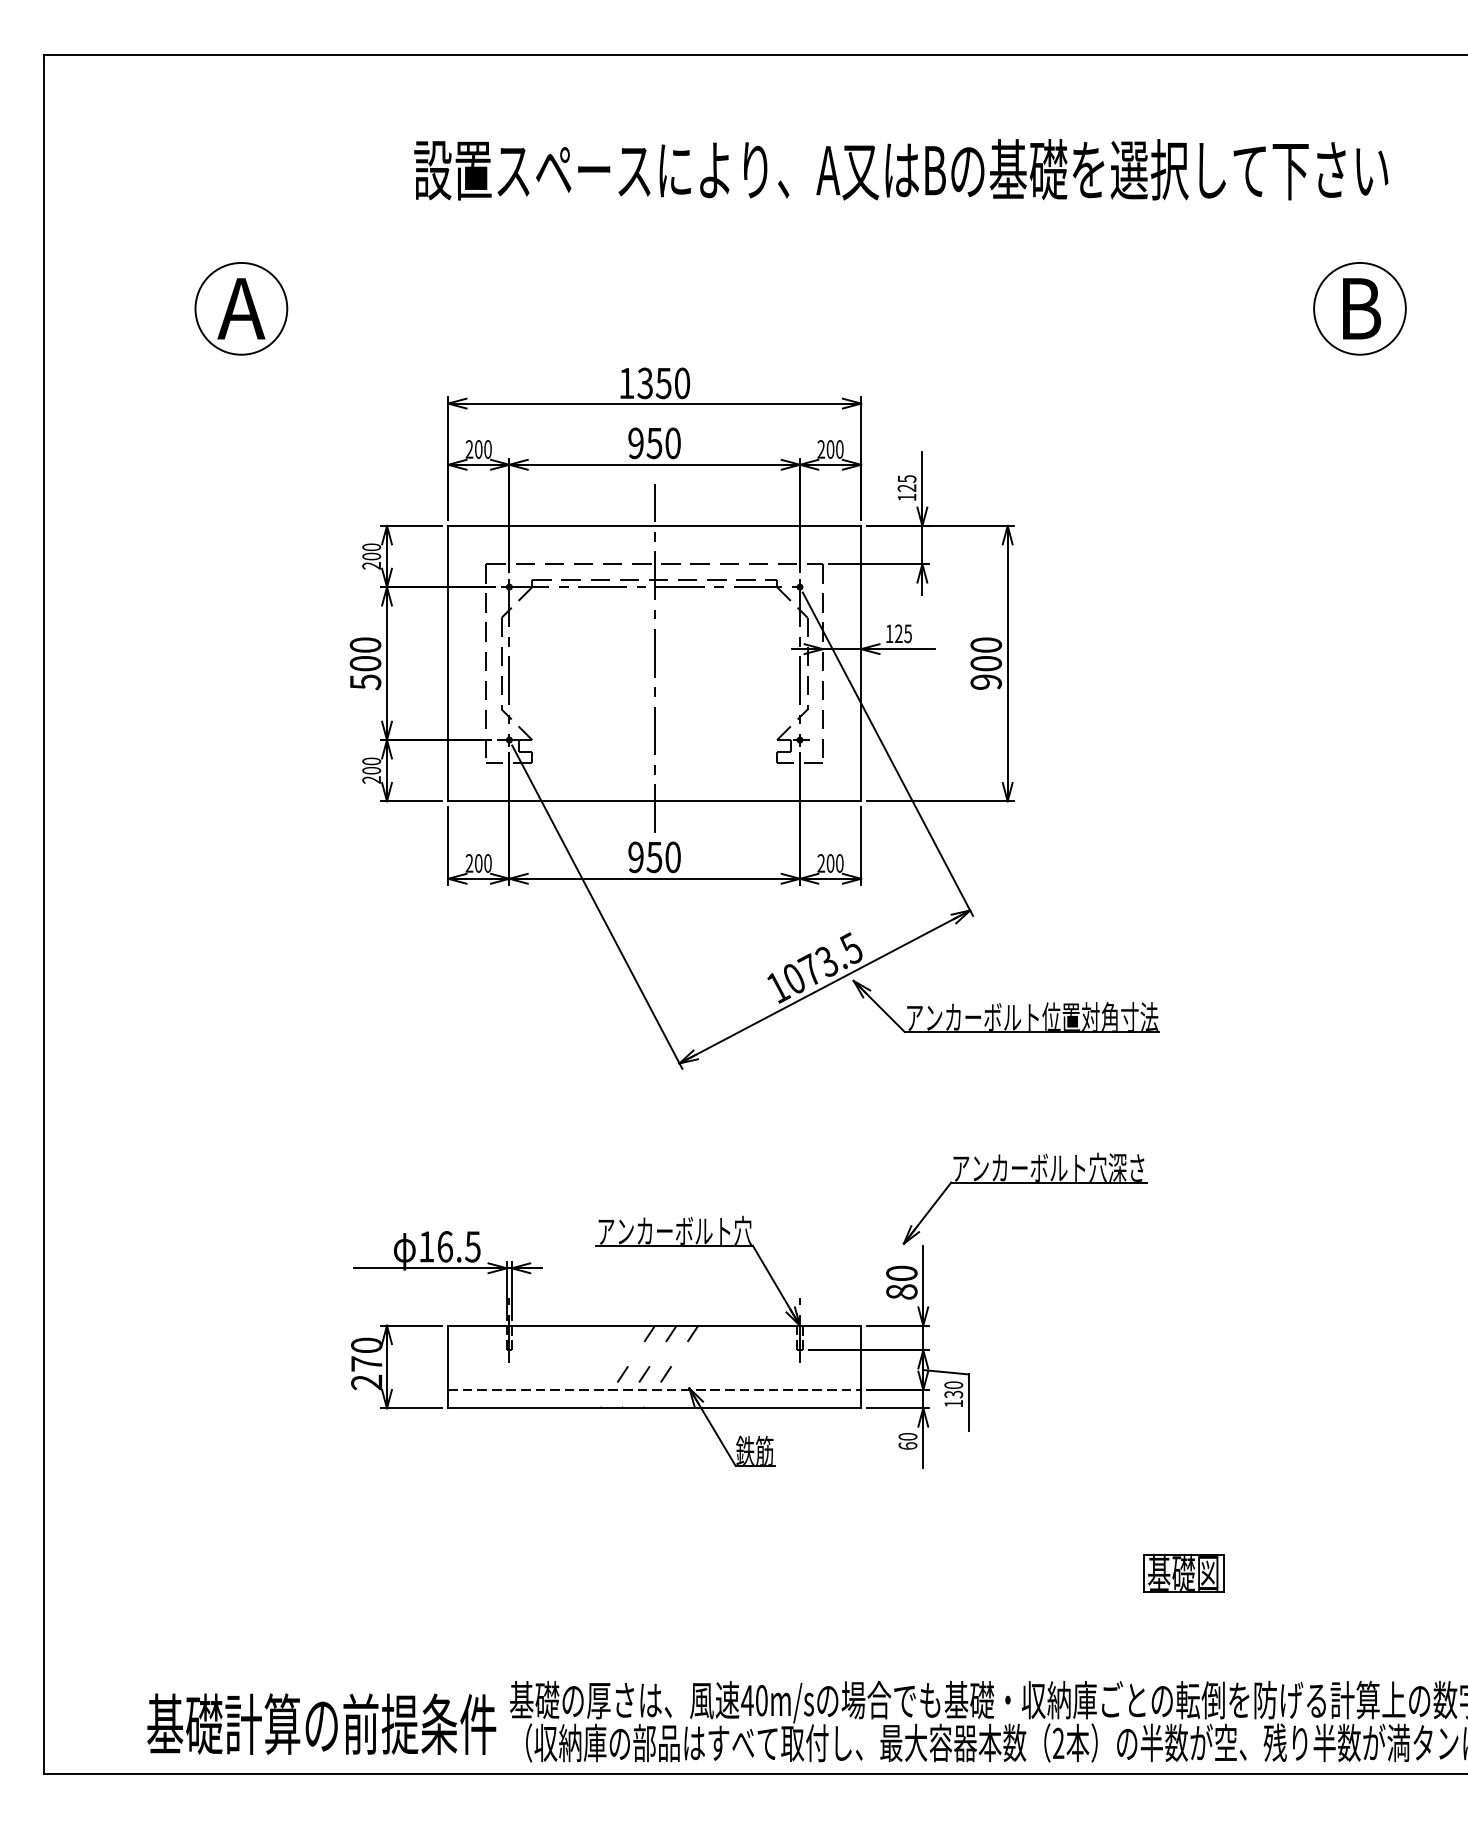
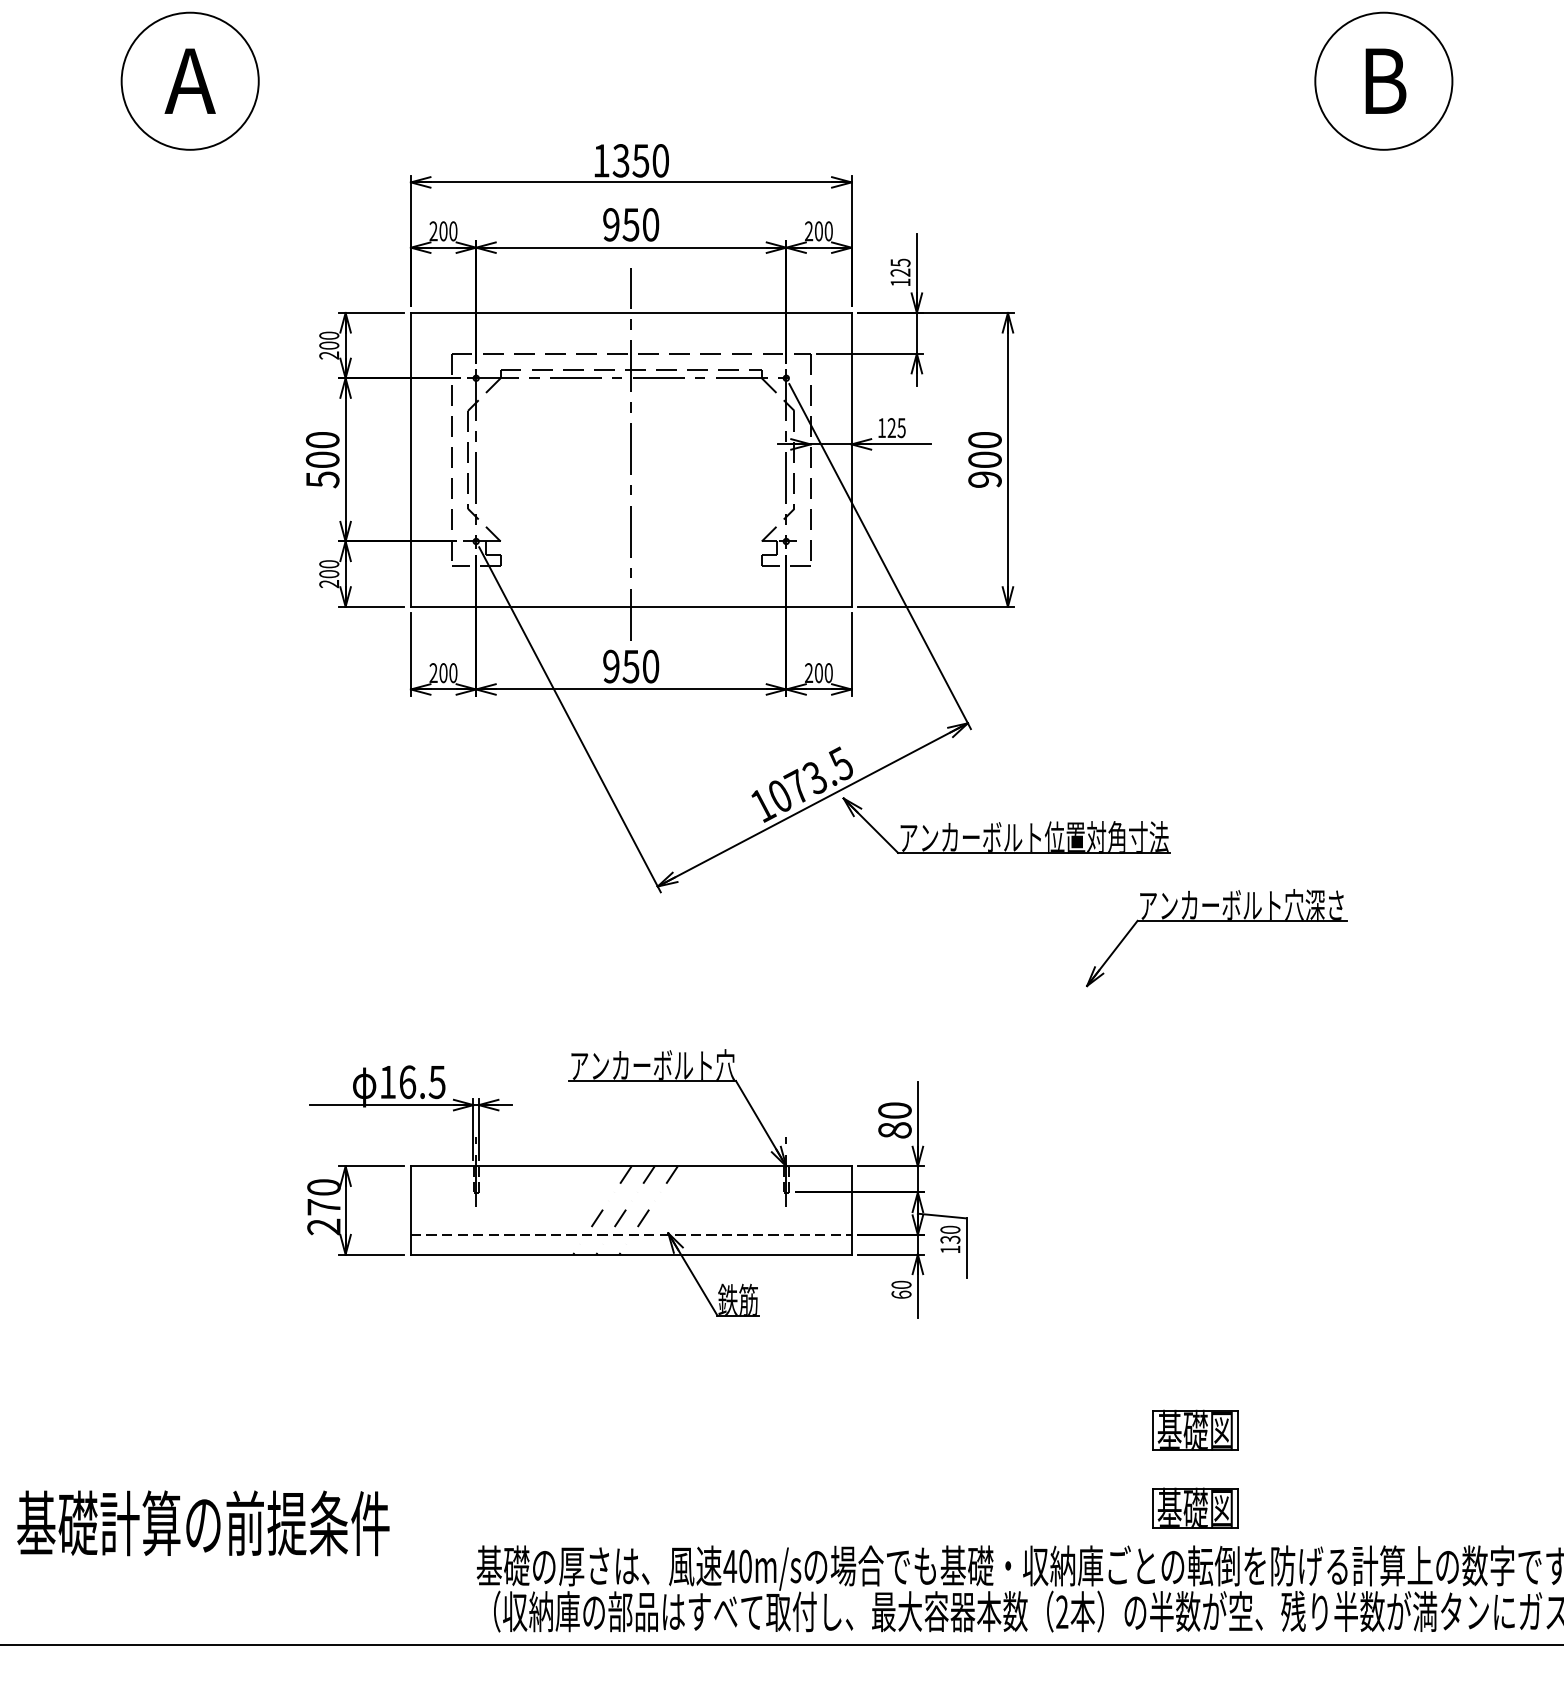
circle: (241, 308) -> (190, 80), size x1.4
circle: (1359, 308) -> (1383, 80), size x1.4
part: (1024, 1183) -> (1215, 921), moved
part: (1183, 1645) -> (1195, 1507), added
text: (321, 1723) -> (203, 1522), moved

